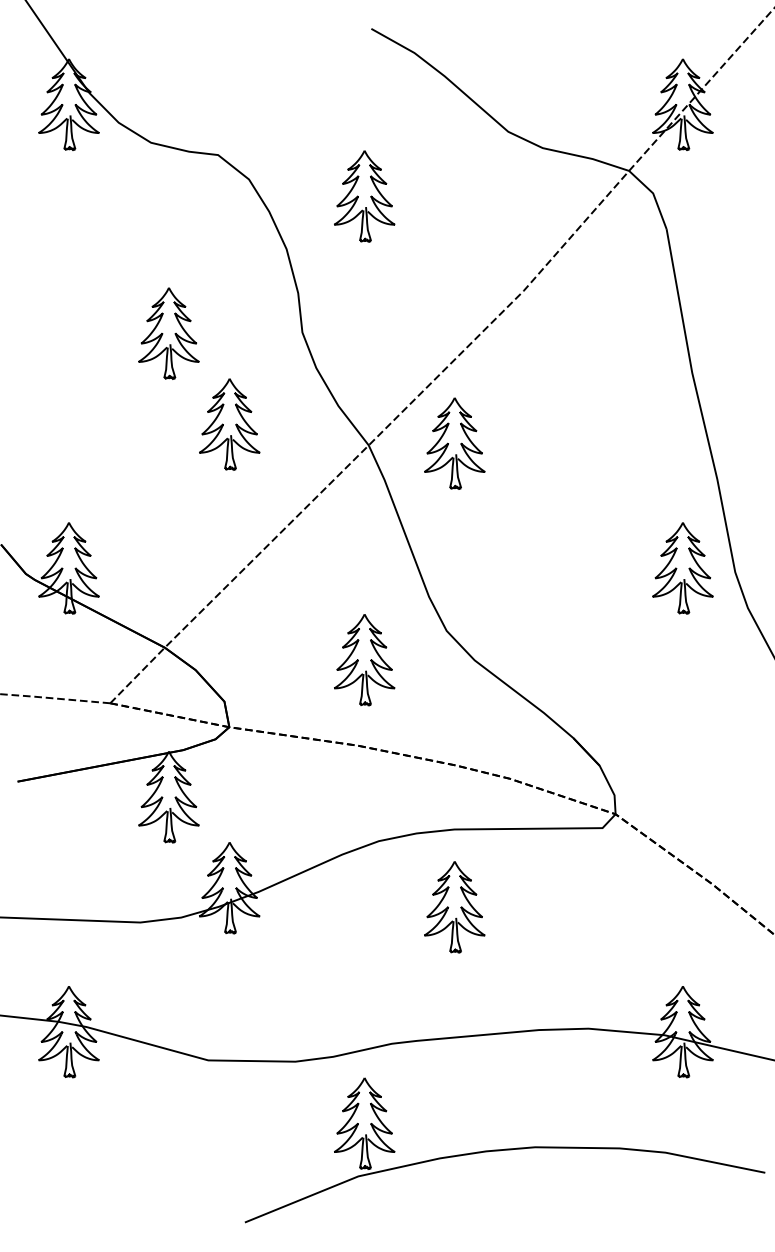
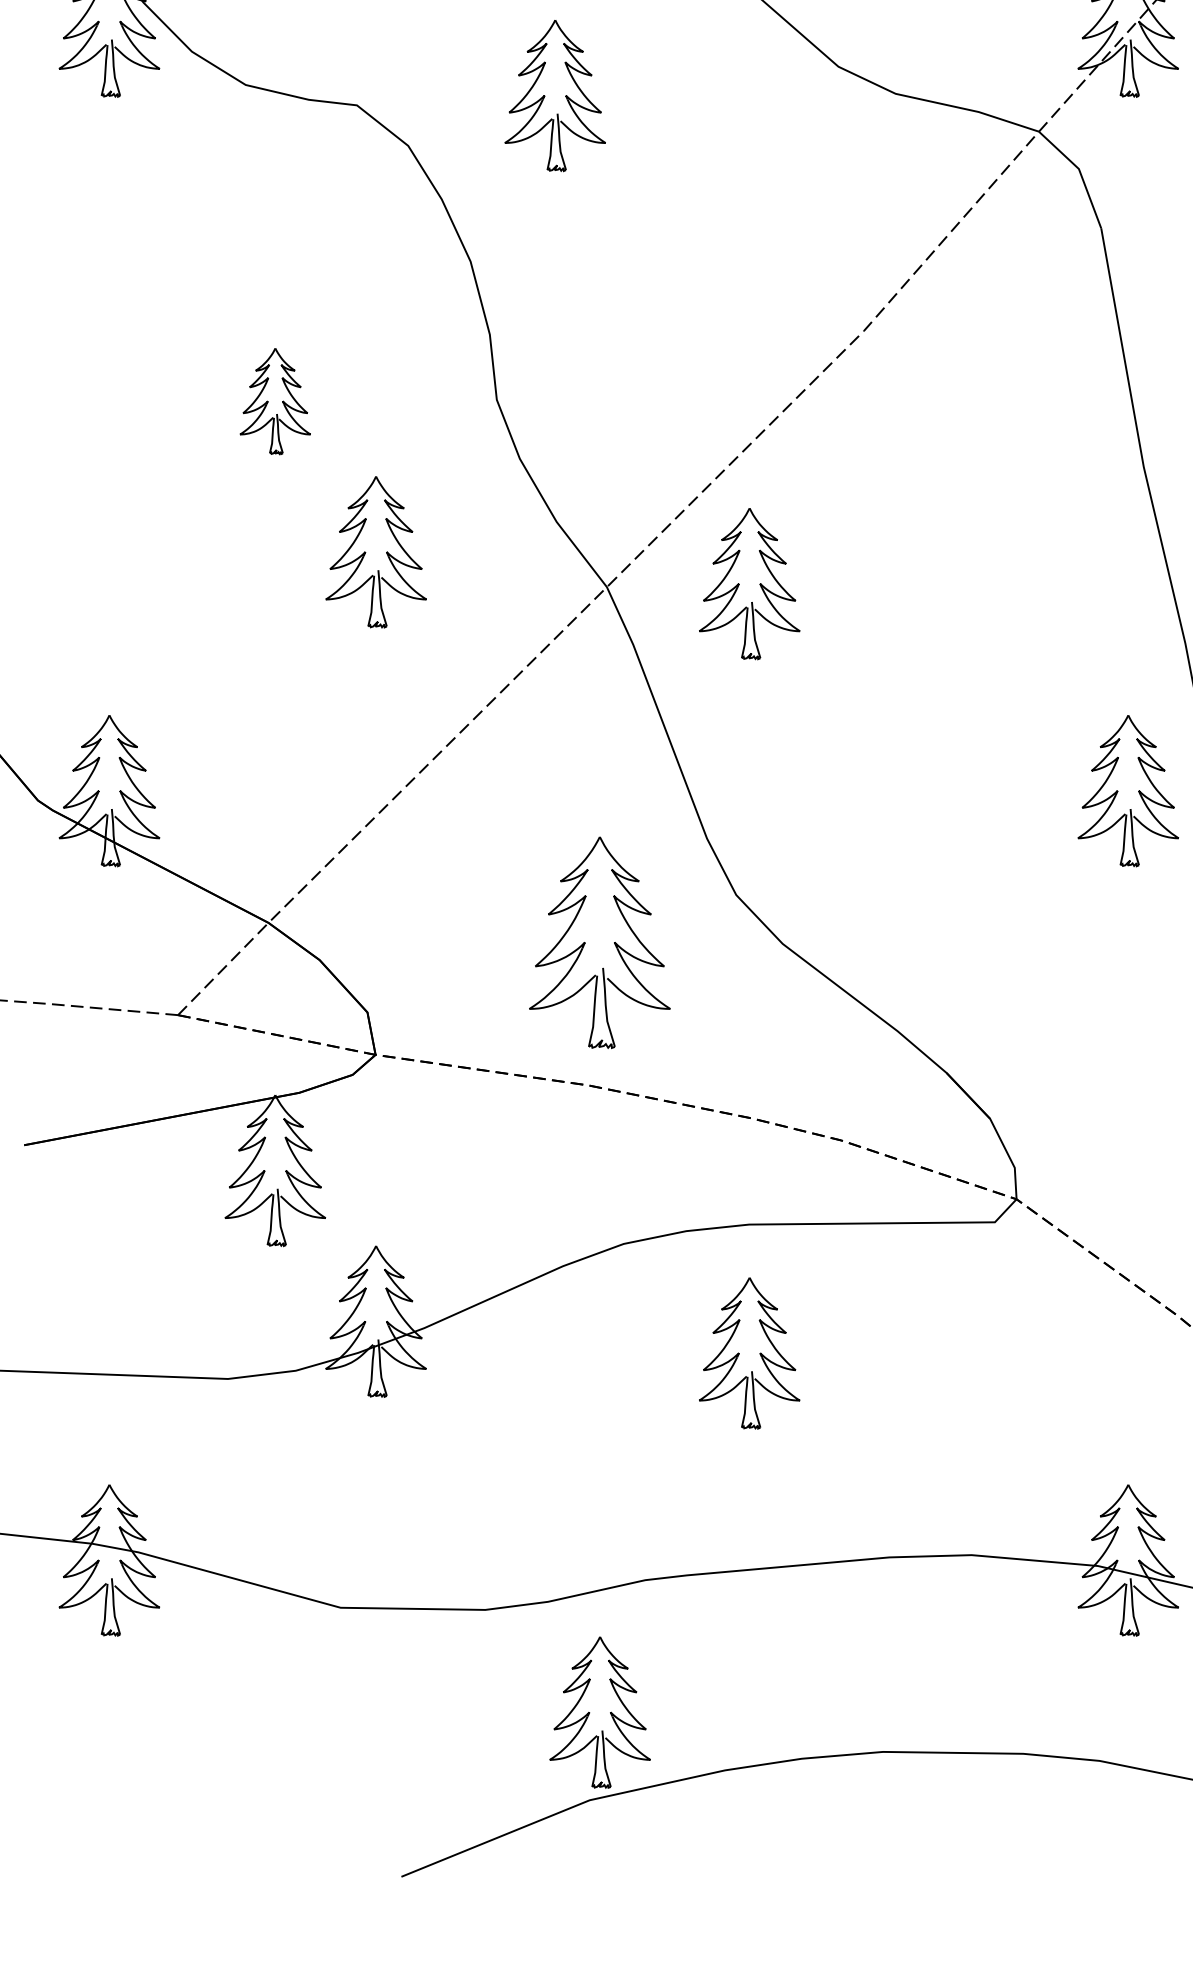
part: (364, 196) -> (555, 96), moved
part: (168, 333) -> (274, 401), size x0.7
part: (364, 660) -> (599, 944), size x1.4

